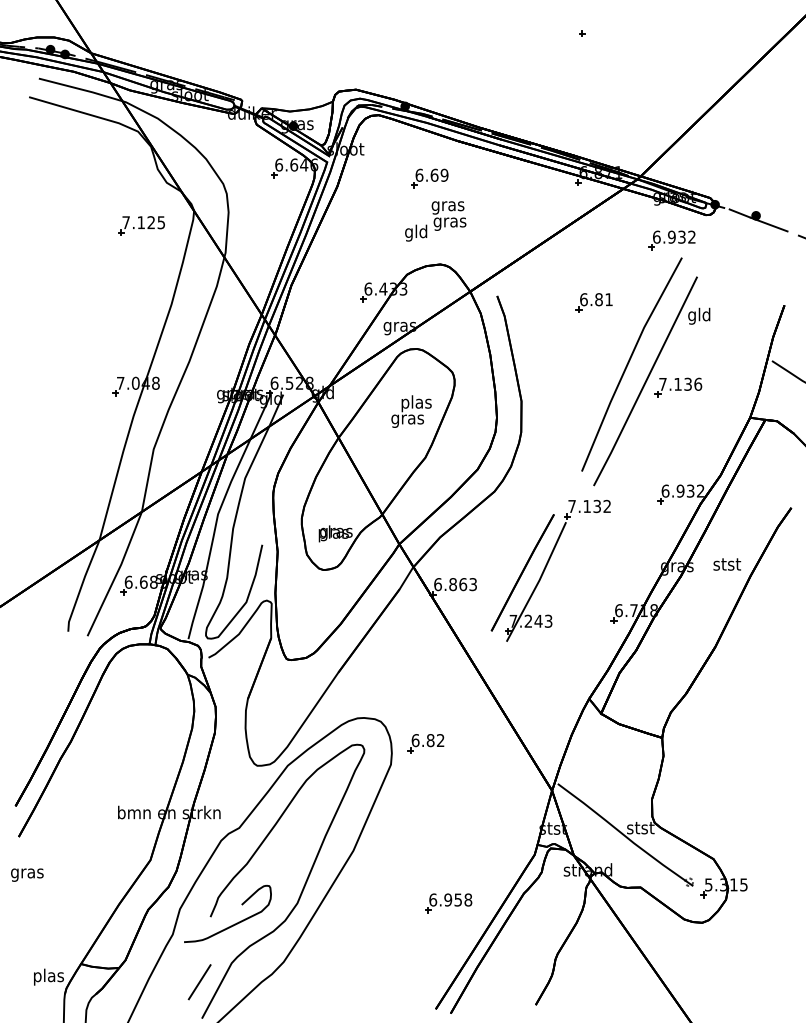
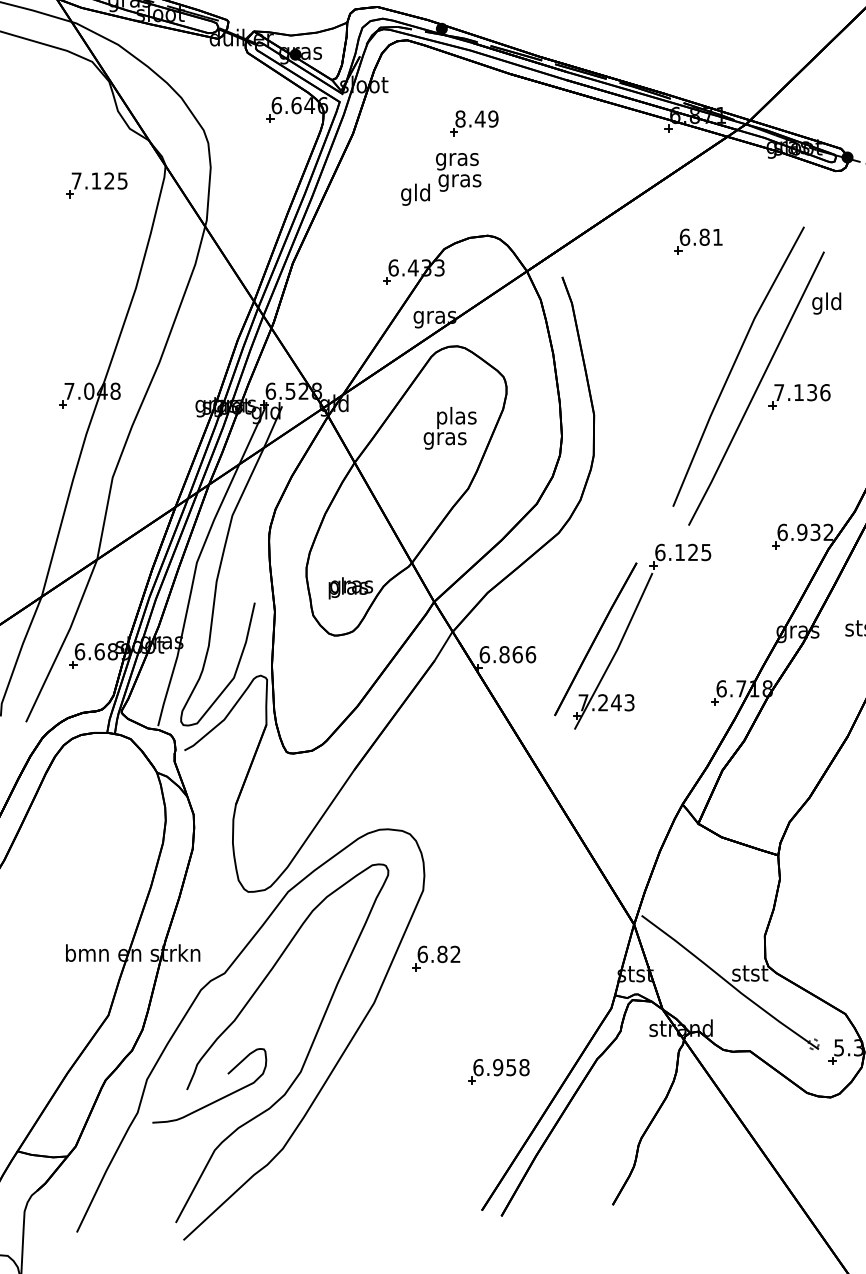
text: (426, 174) -> (469, 117), 6.69 -> 8.49
text: (435, 221) -> (440, 179), moved
part: (671, 240) -> (790, 204), removed
part: (593, 302) -> (697, 240), moved
text: (589, 506) -> (683, 552), 7.132 -> 6.125
text: (473, 584) -> (531, 654), 6.863 -> 6.866
part: (425, 743) -> (435, 958), moved
line: (199, 982) -> (172, 1175), removed

